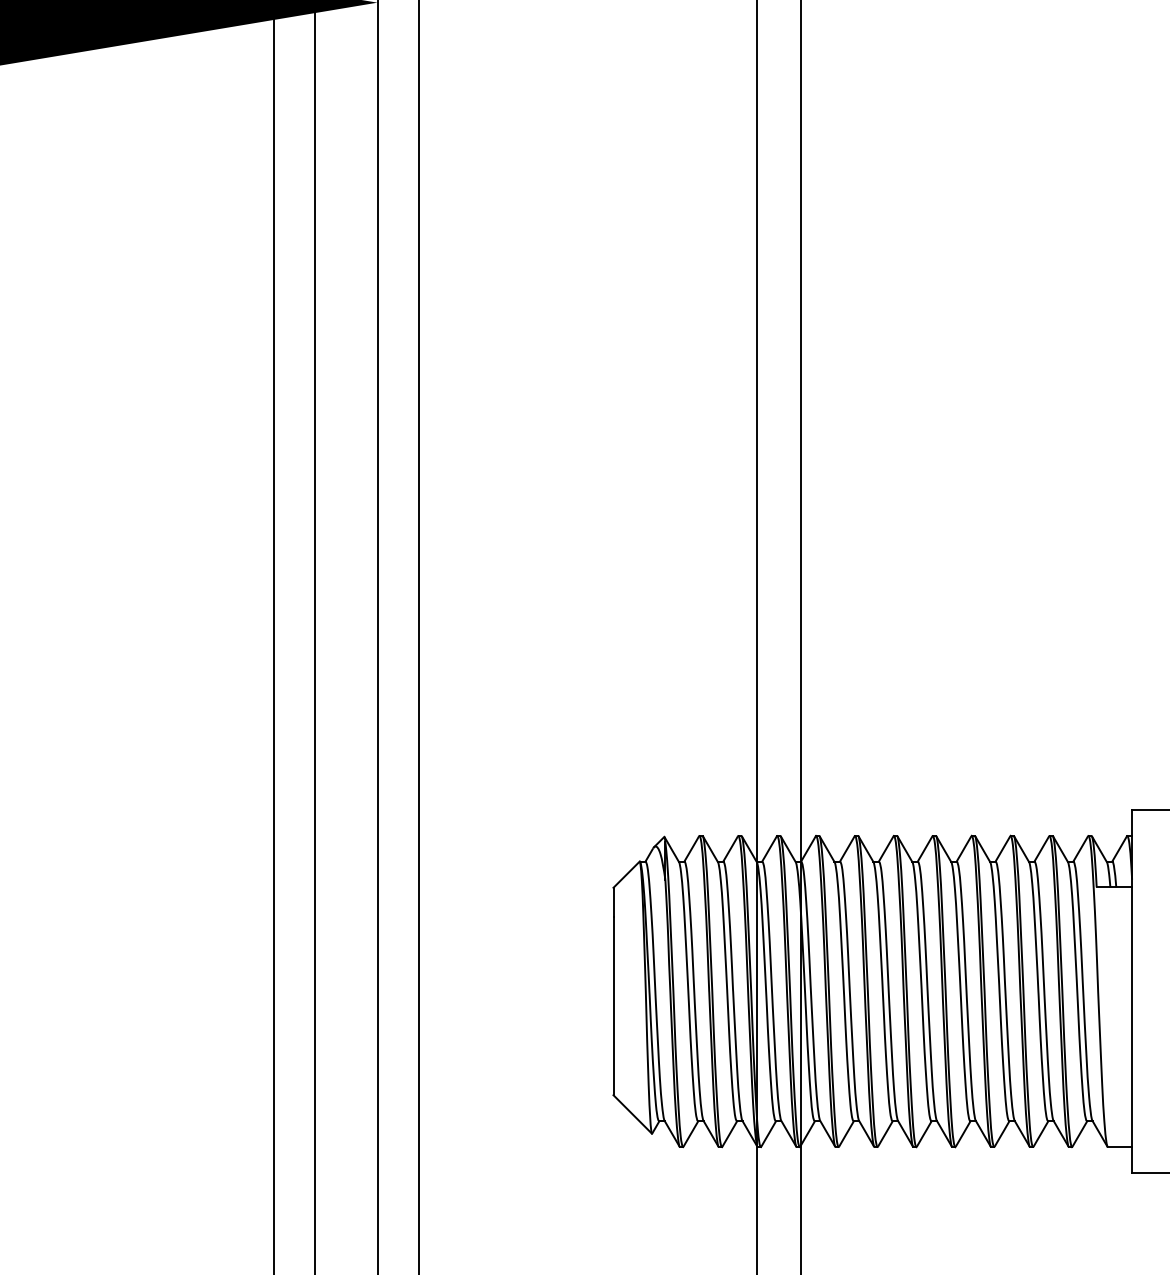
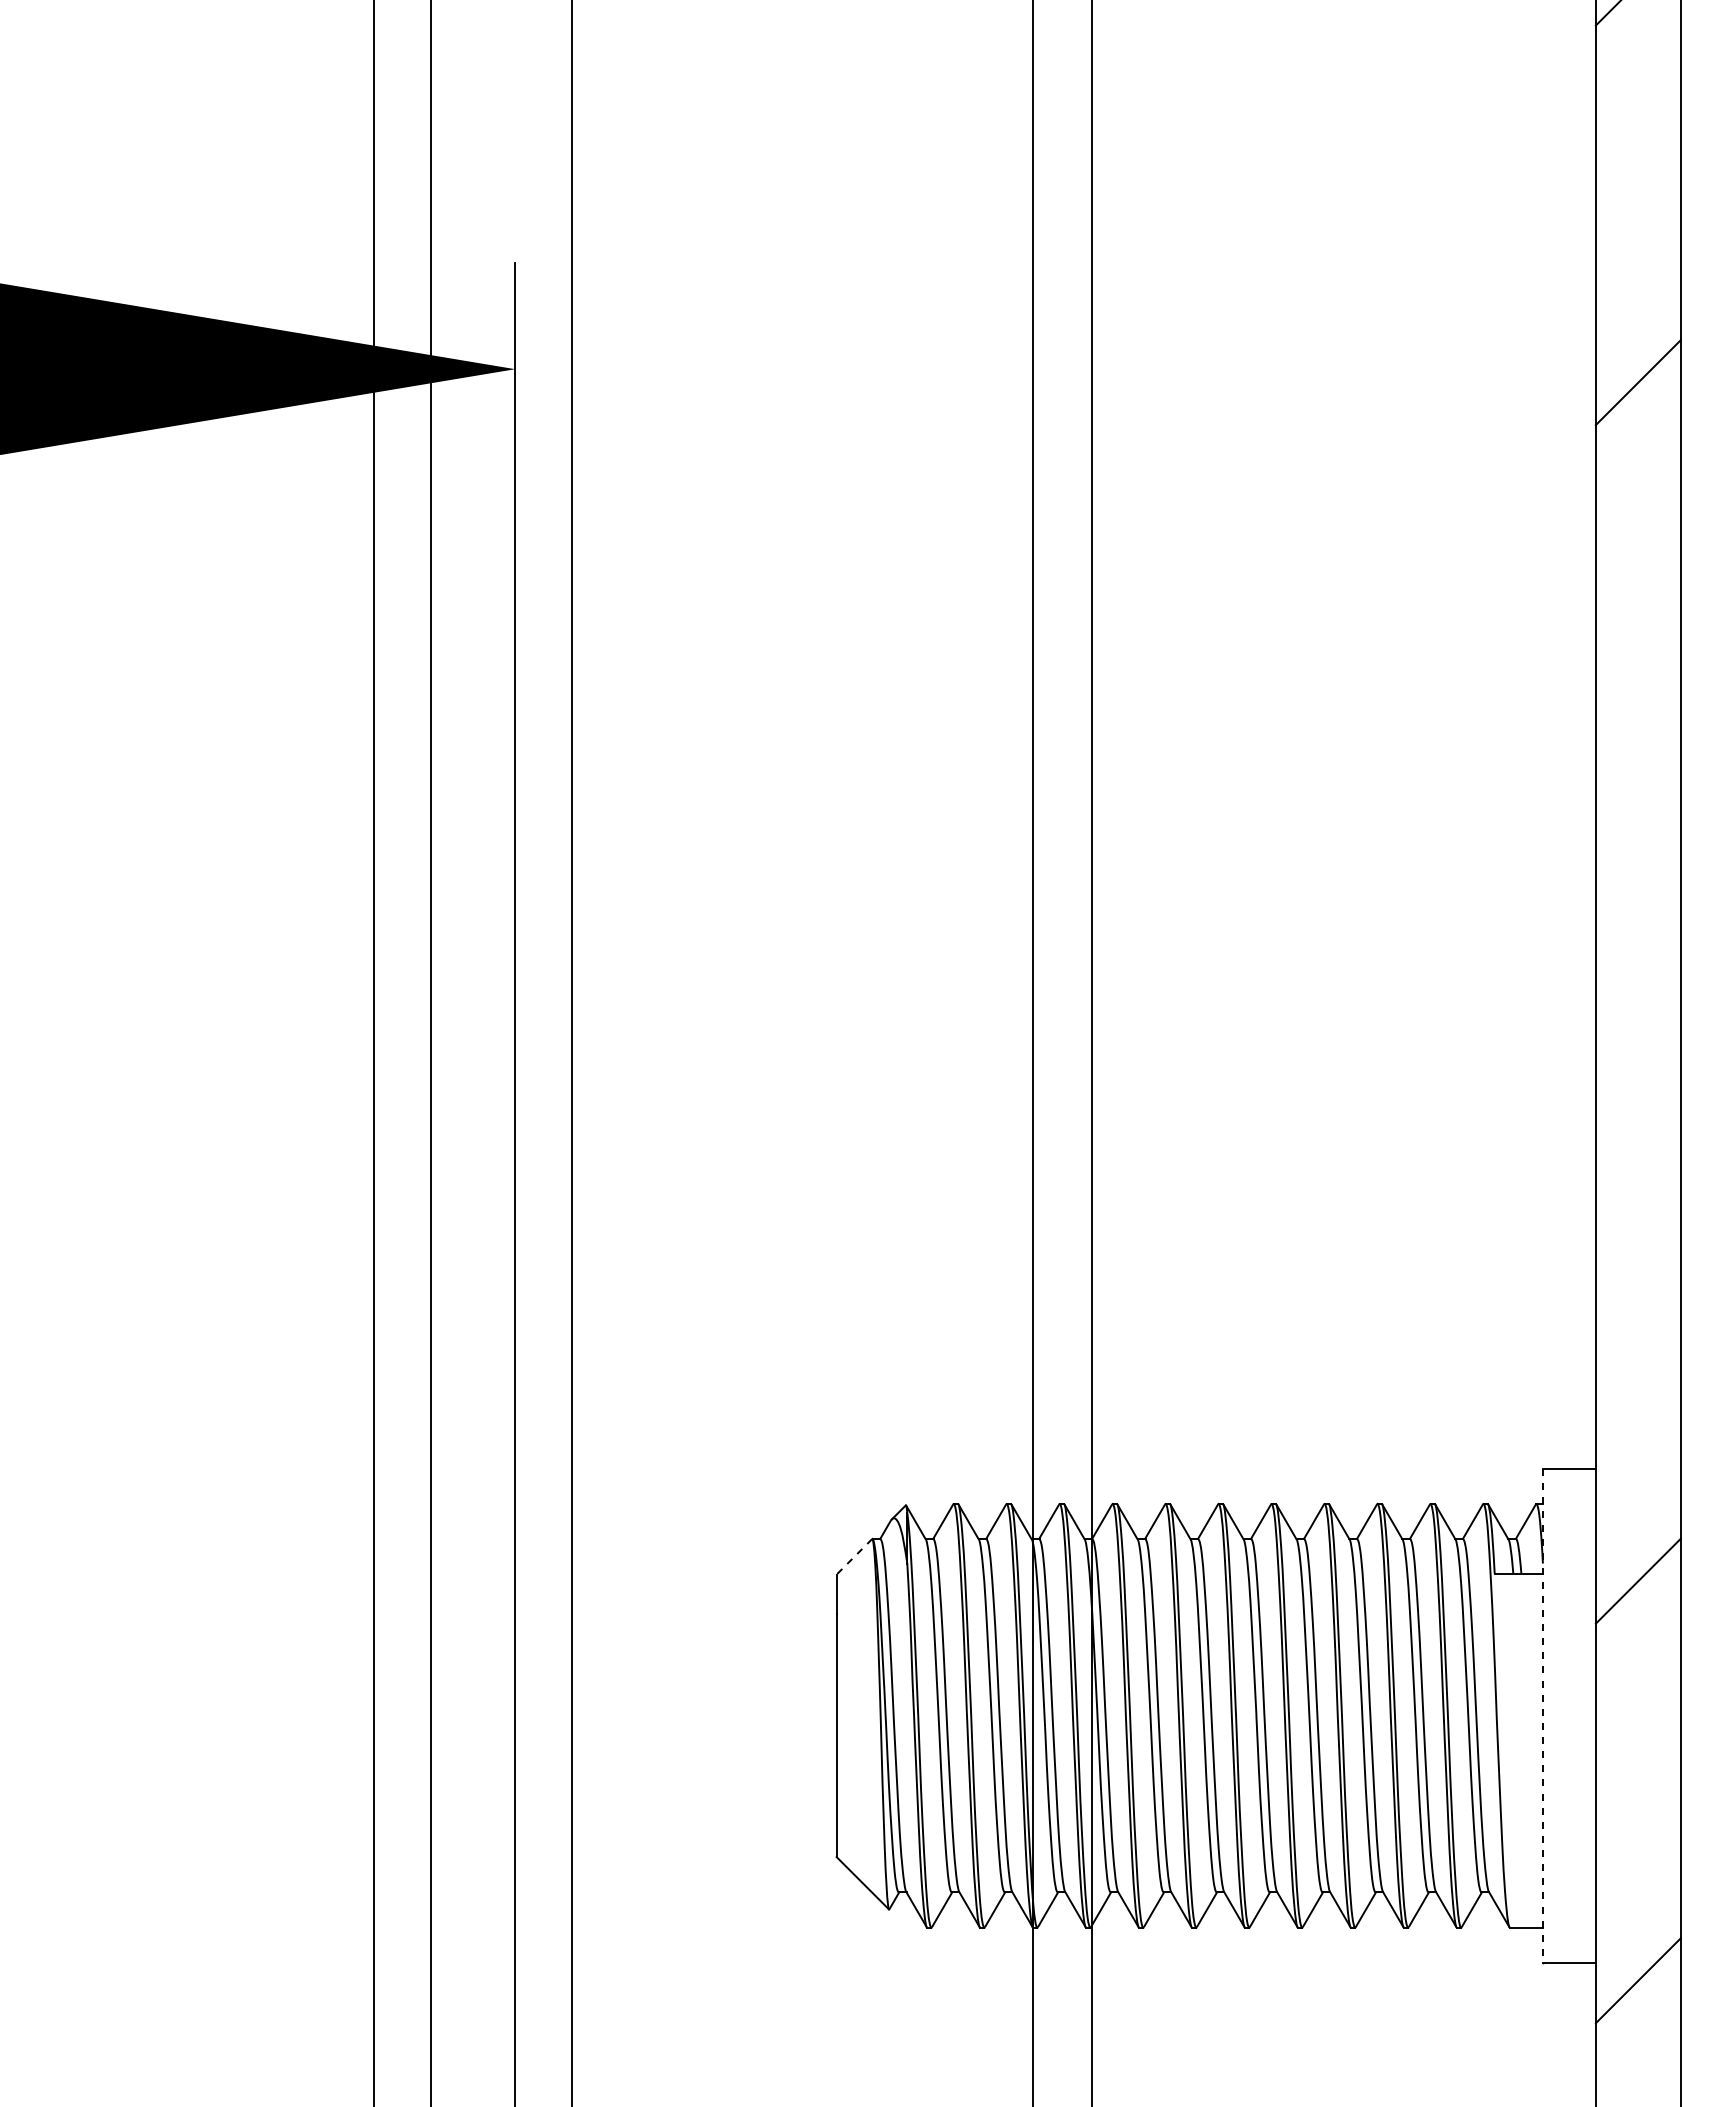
line: (626, 875) -> (854, 1557), solid -> dashed
line: (1131, 991) -> (1542, 1716), solid -> dashed

